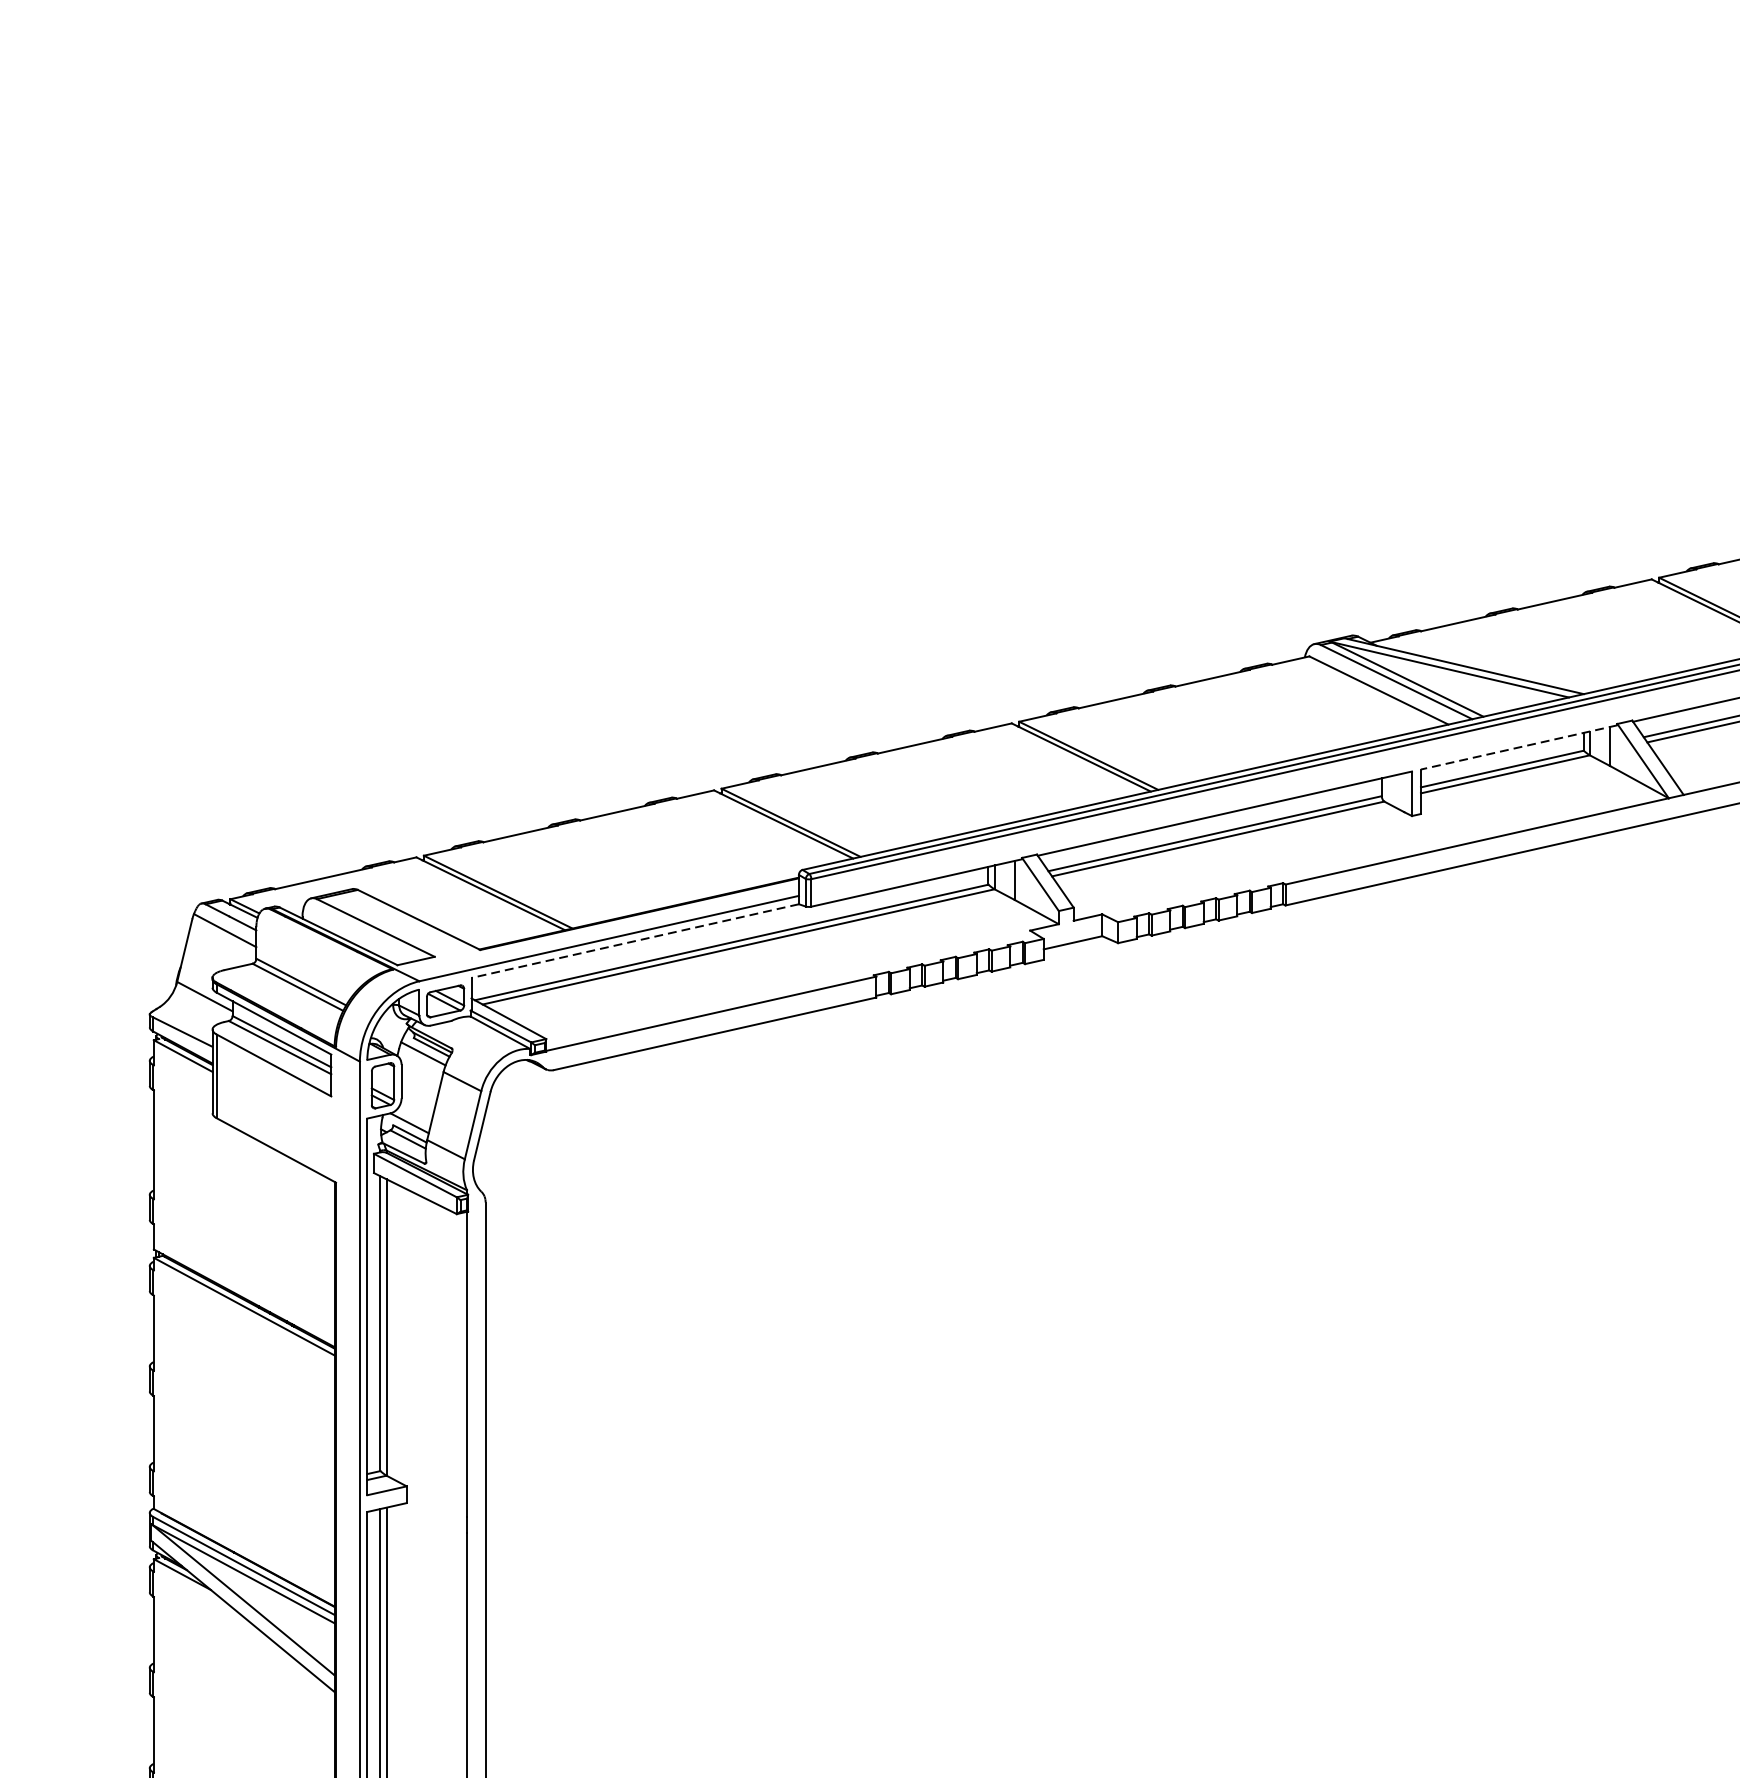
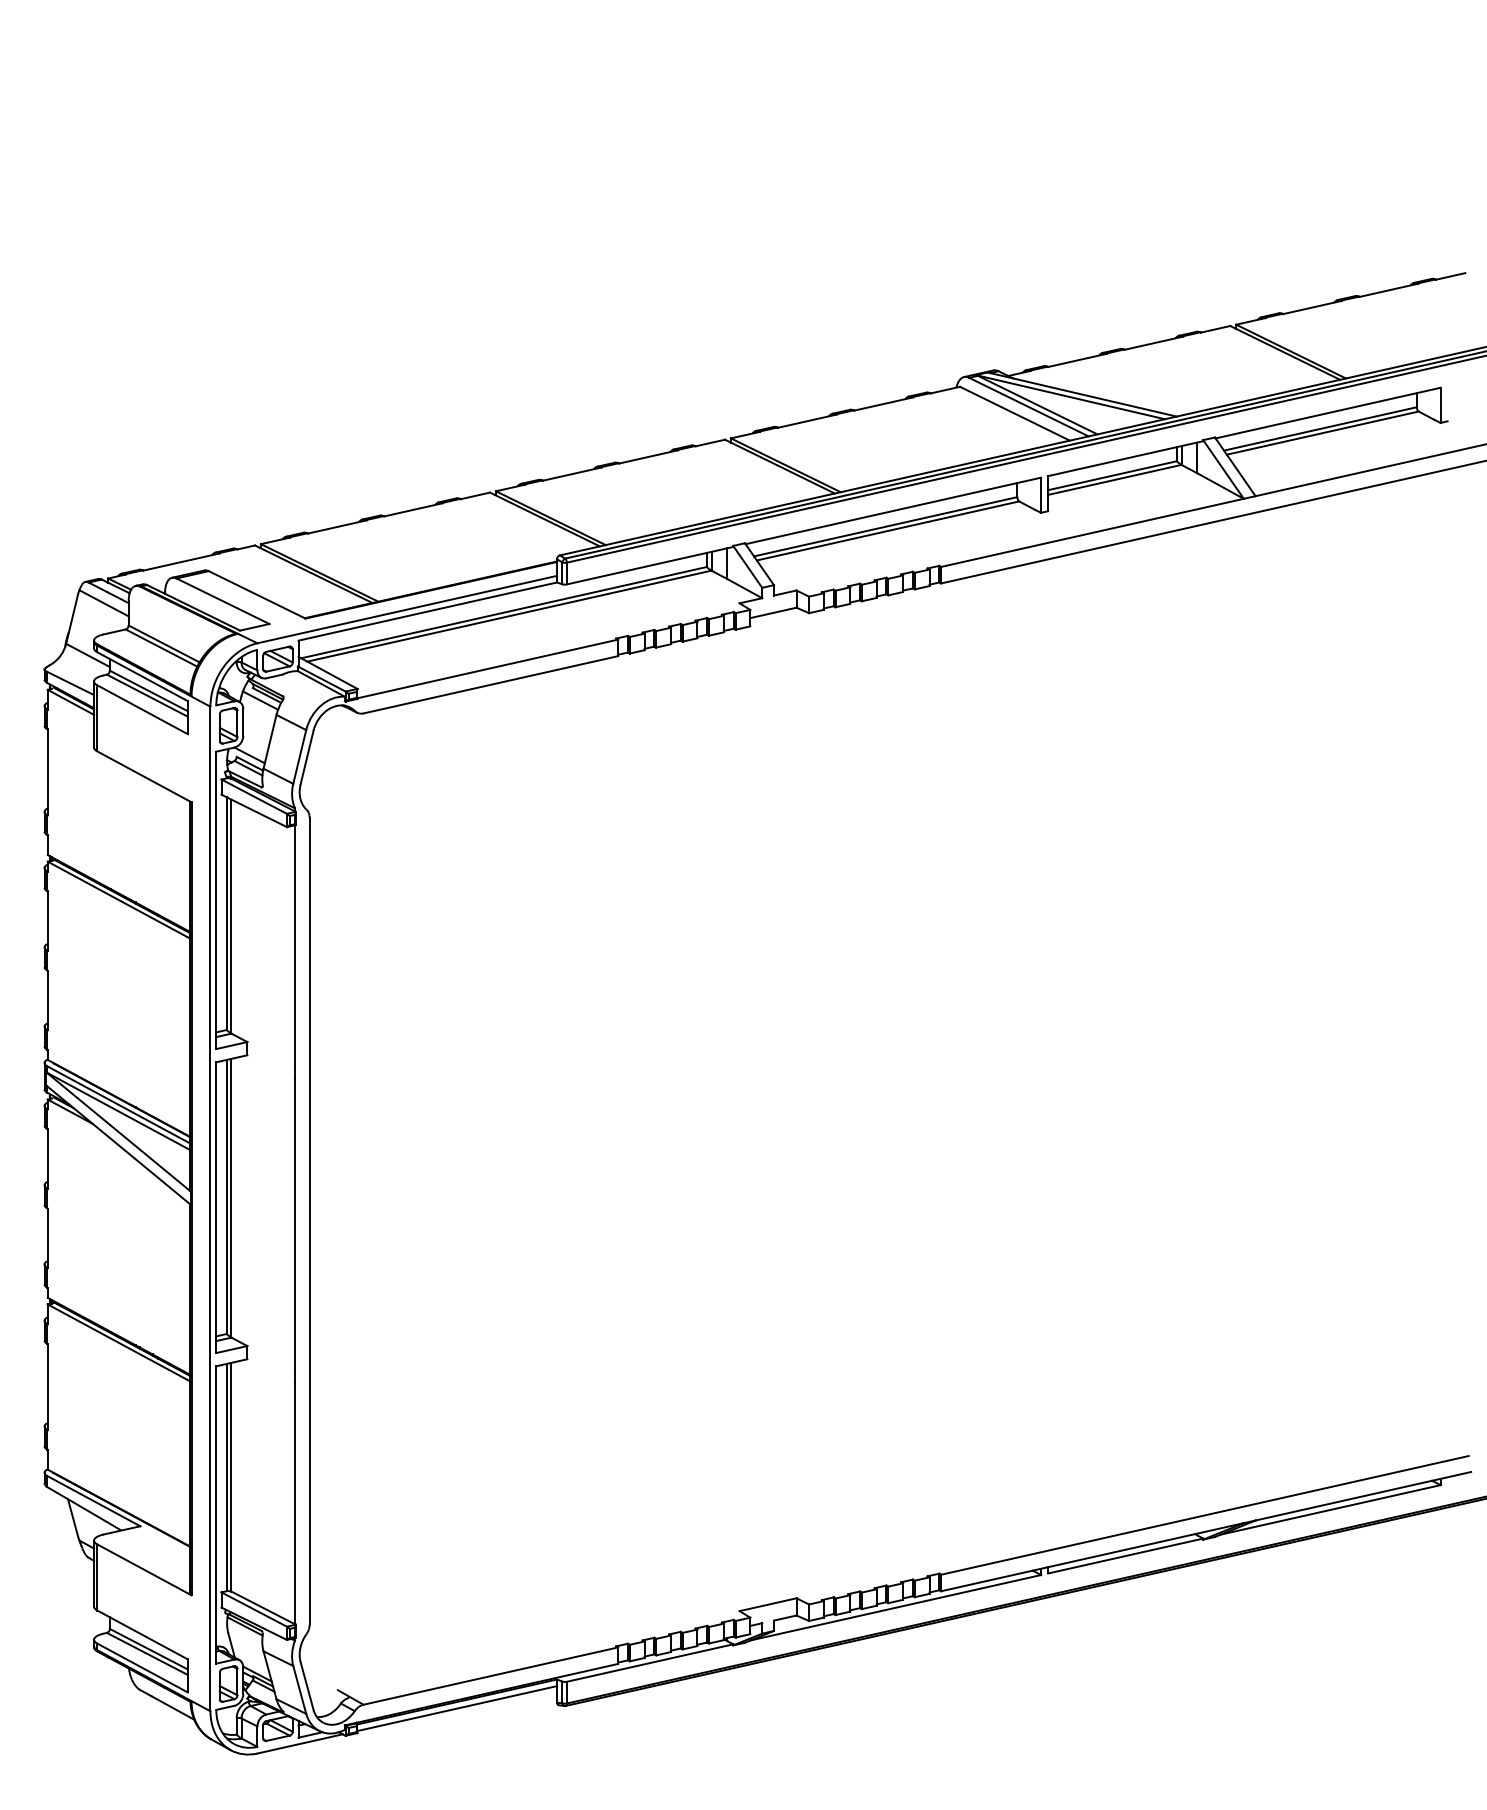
line: (1518, 747) -> (1125, 458), dashed -> solid
line: (634, 941) -> (427, 611), dashed -> solid

